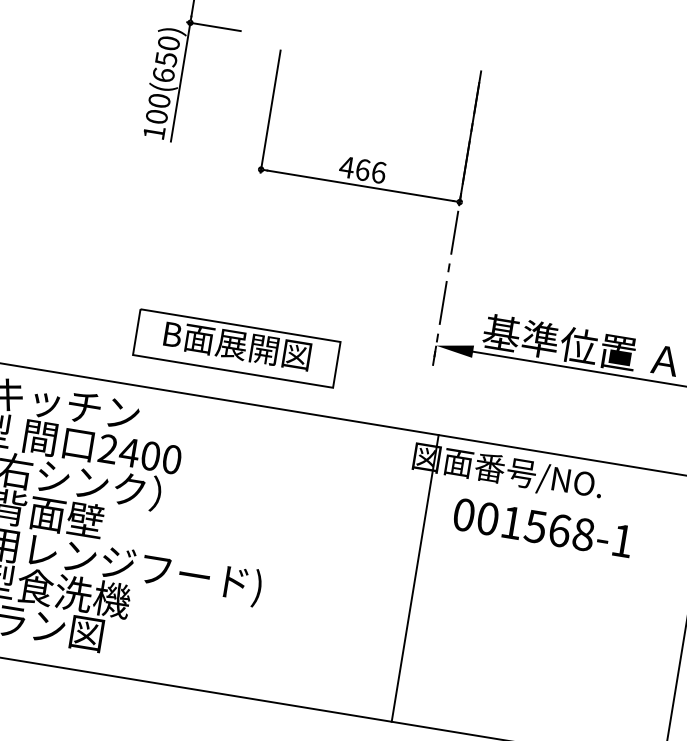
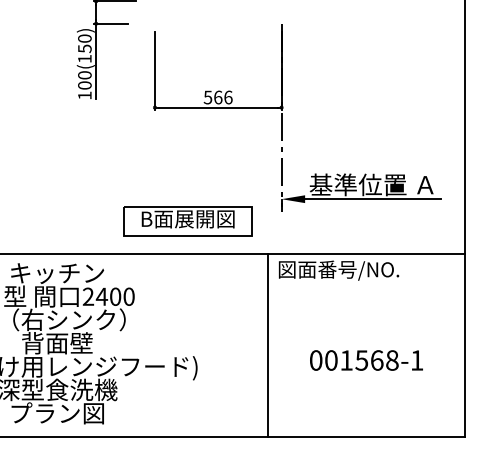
text: (163, 74) -> (84, 58), 100(650) -> 100(150)
text: (346, 167) -> (207, 97), 466 -> 566
part: (235, 348) -> (187, 221), moved
text: (543, 527) -> (366, 360), moved
line: (415, 577) -> (268, 345), moved

